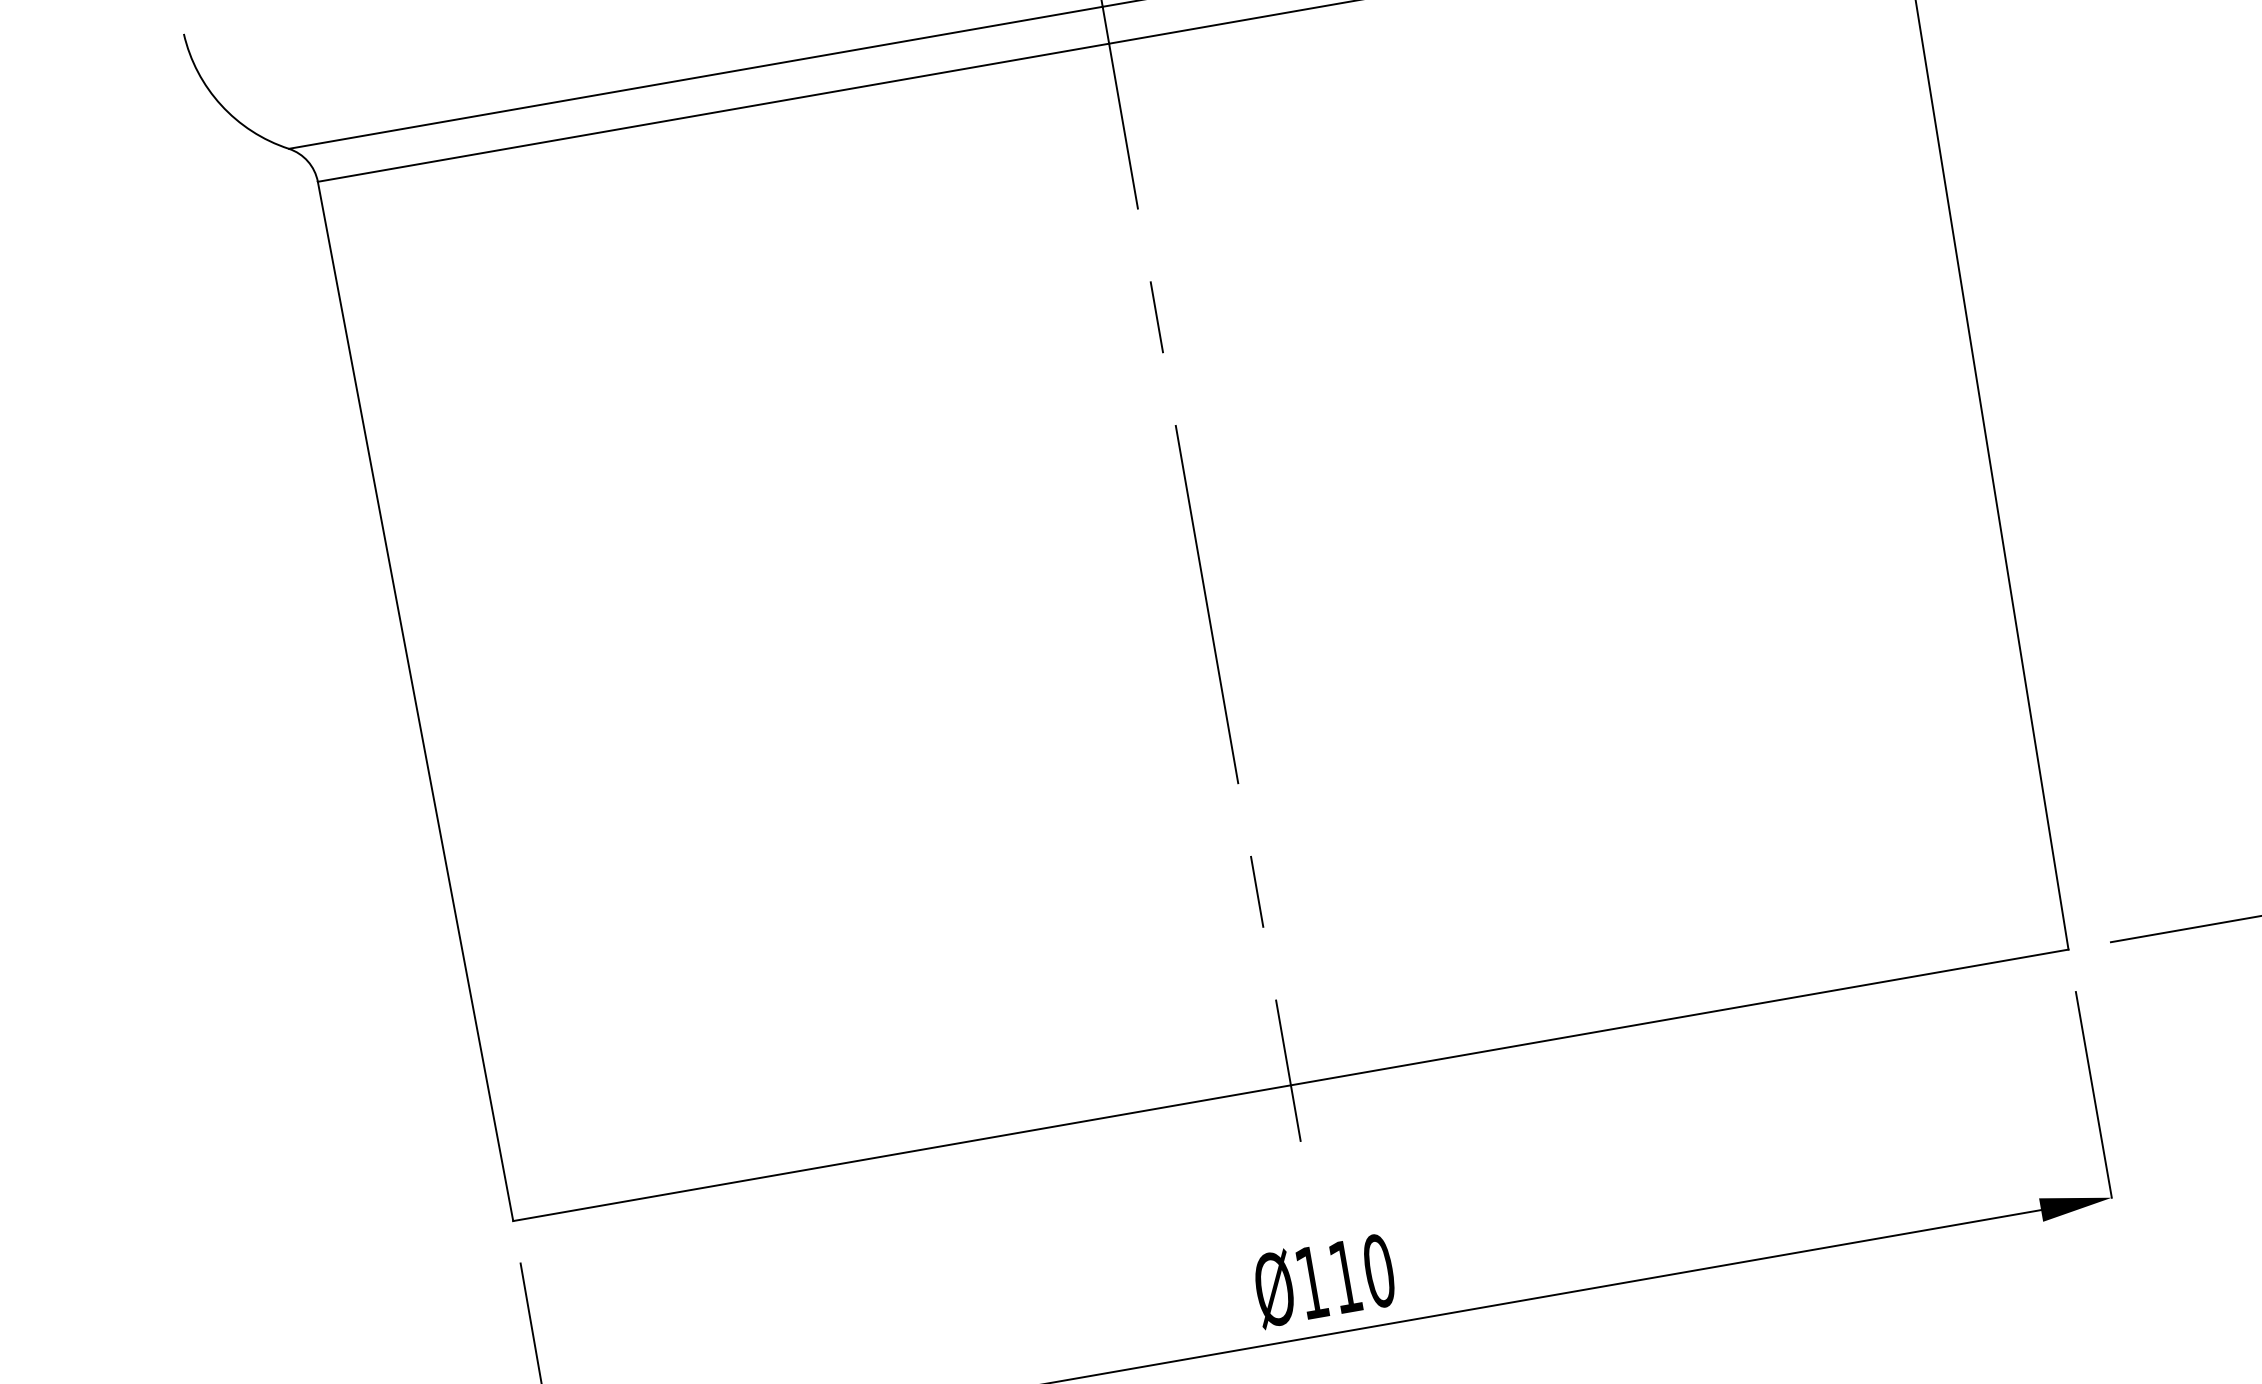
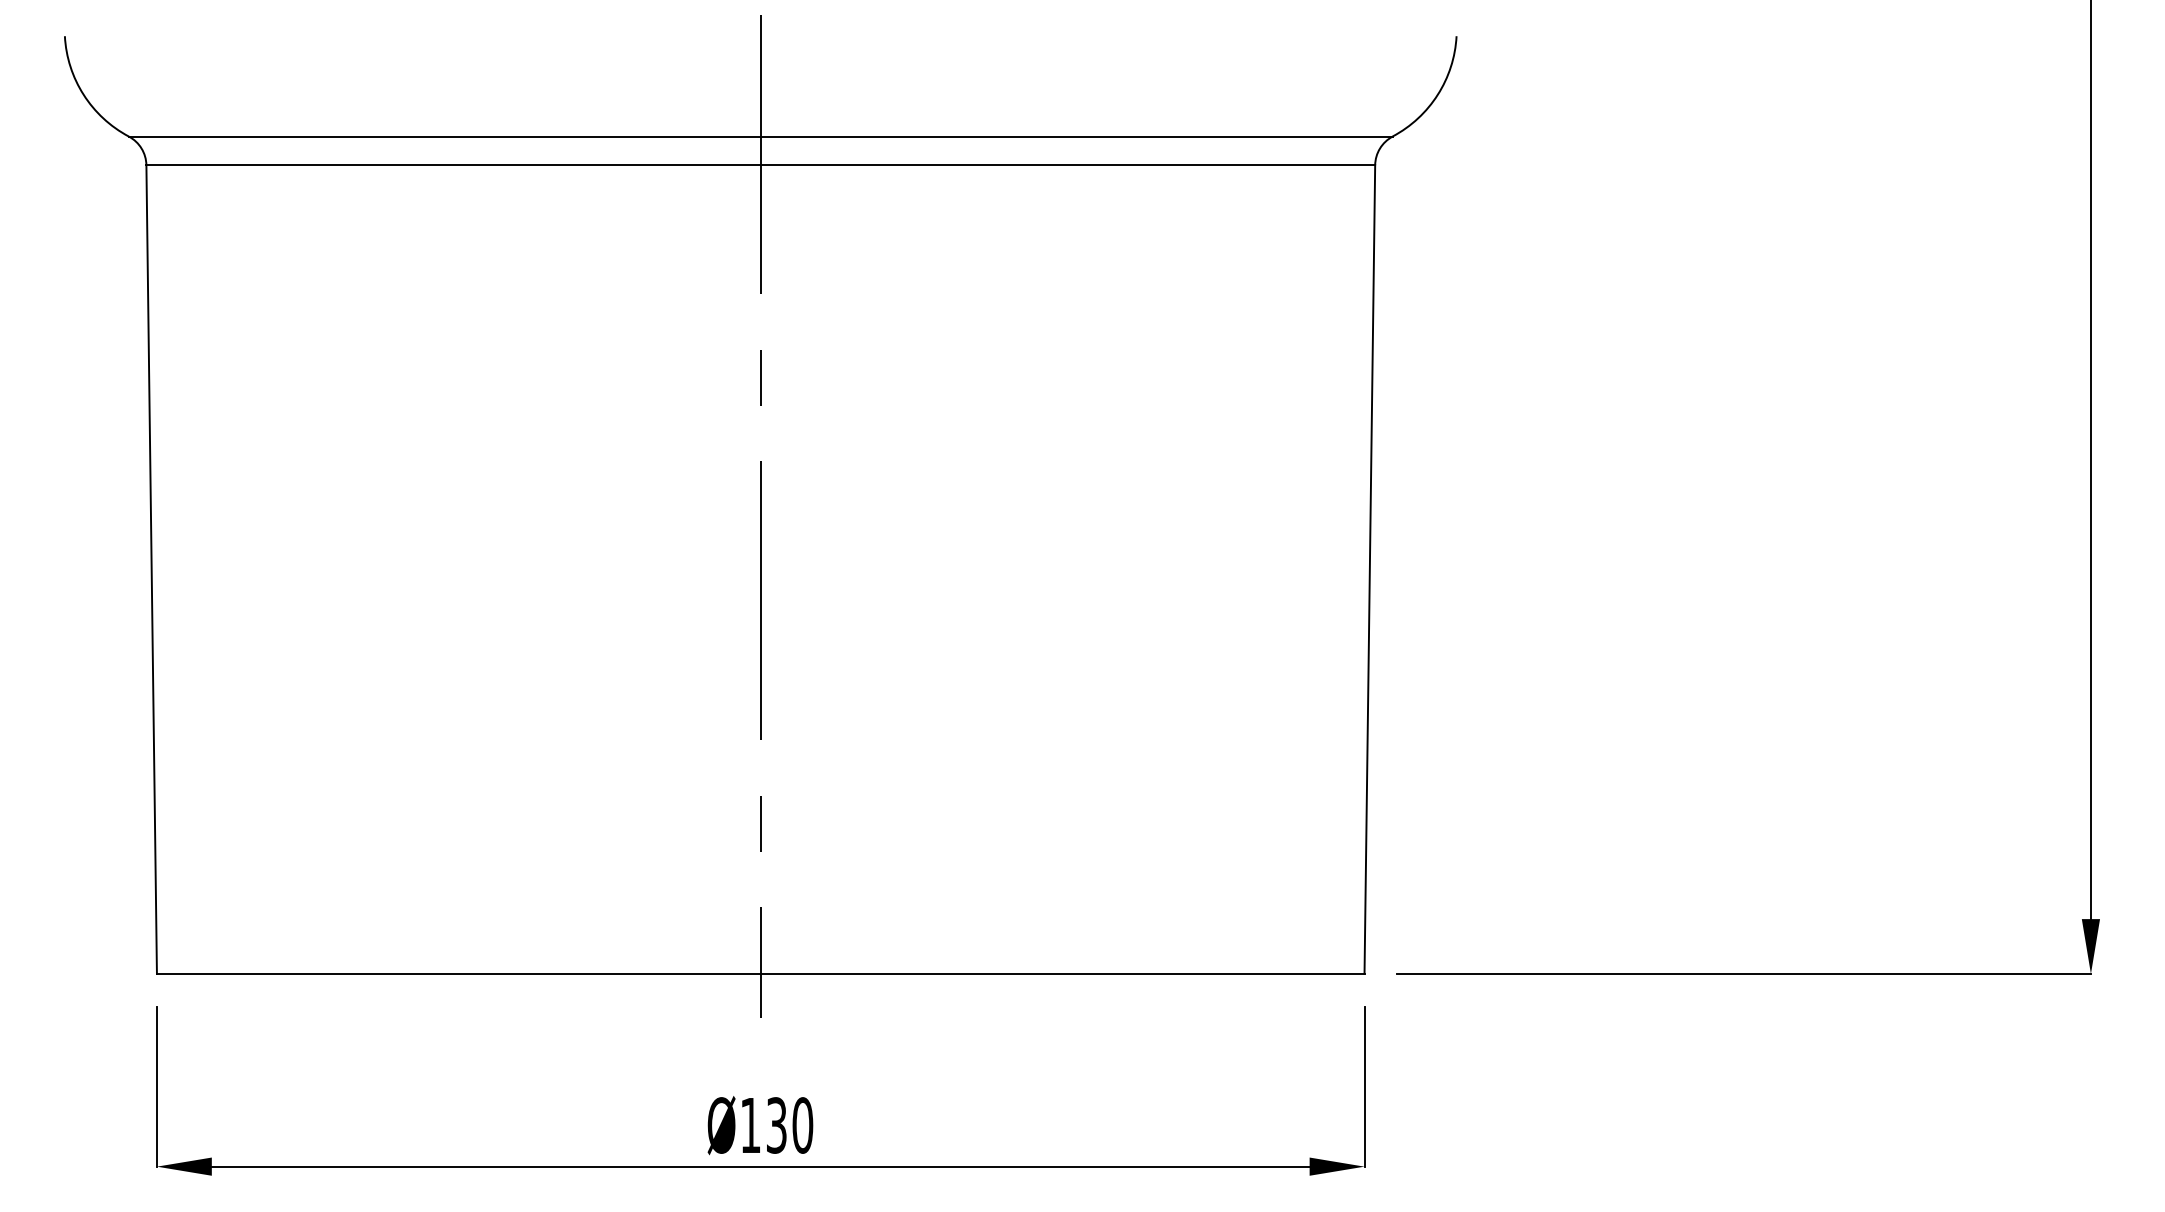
text: (1345, 1276) -> (776, 1125), Ø110 -> Ø130

